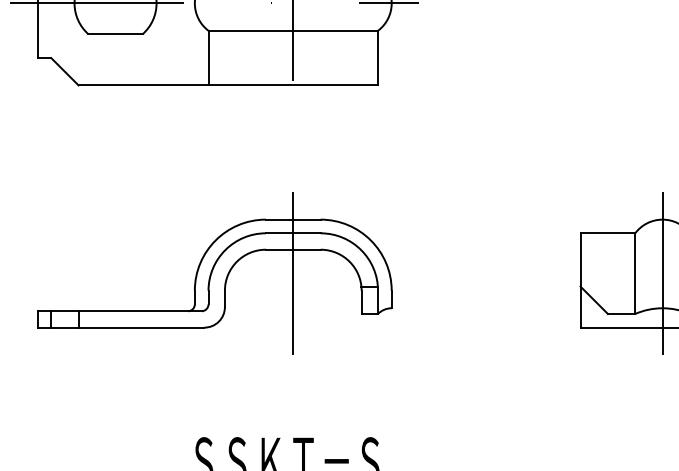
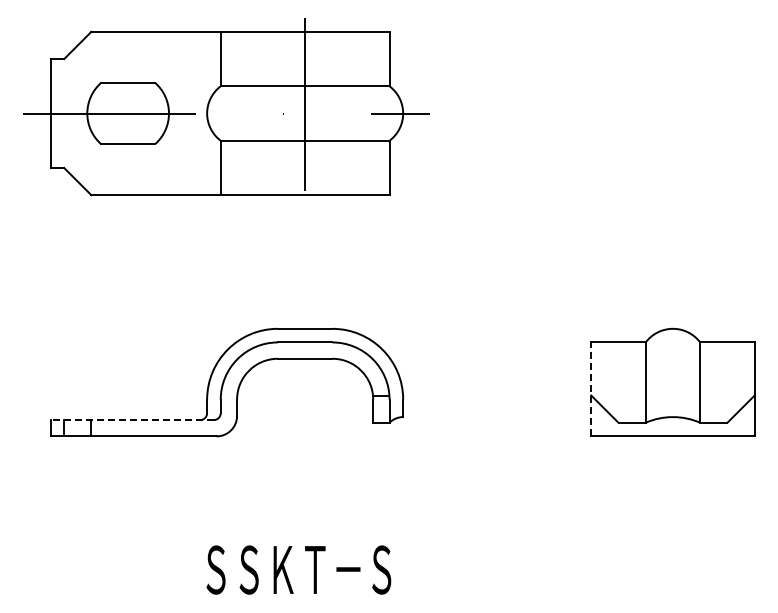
line: (293, 273) -> (305, 382), removed
line: (662, 273) -> (672, 382), removed
line: (580, 280) -> (591, 389), solid -> dashed
line: (119, 311) -> (132, 420), solid -> dashed

